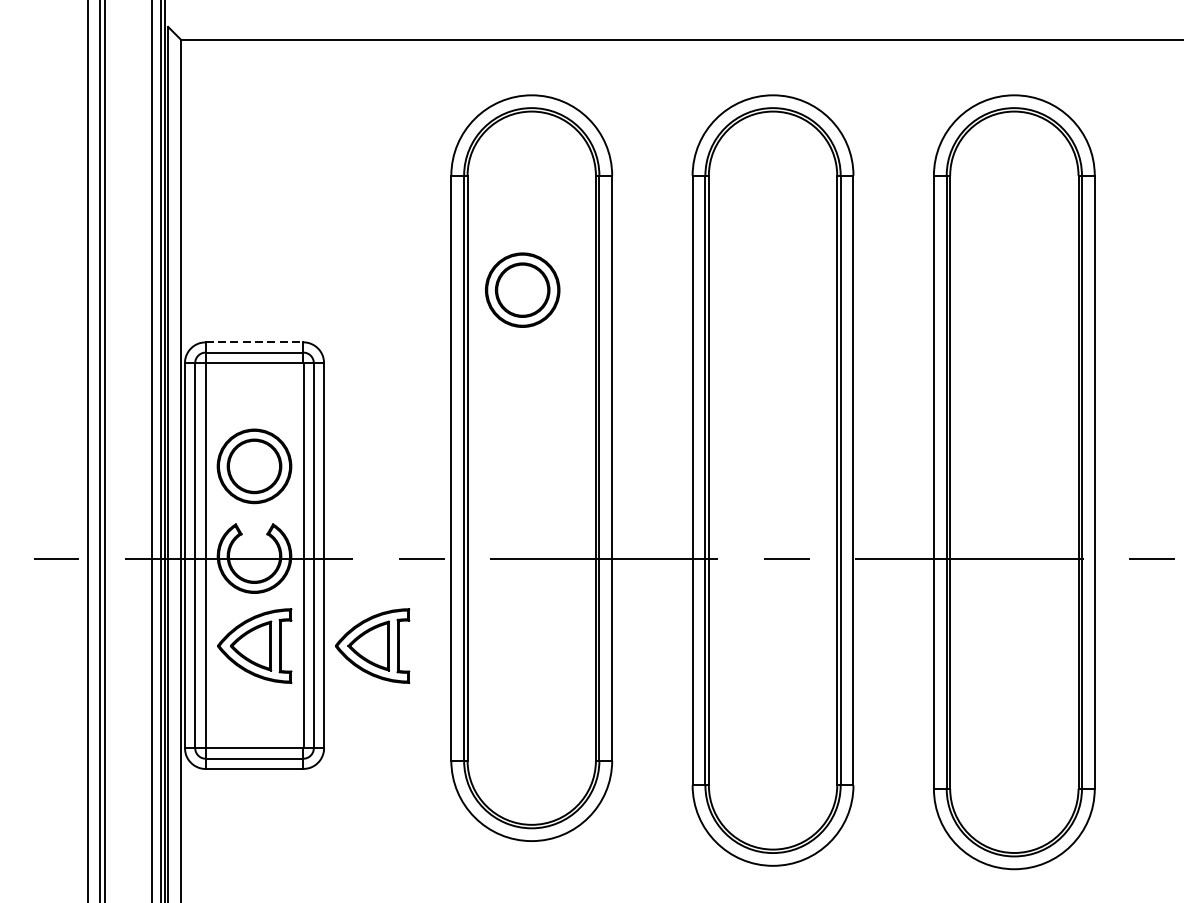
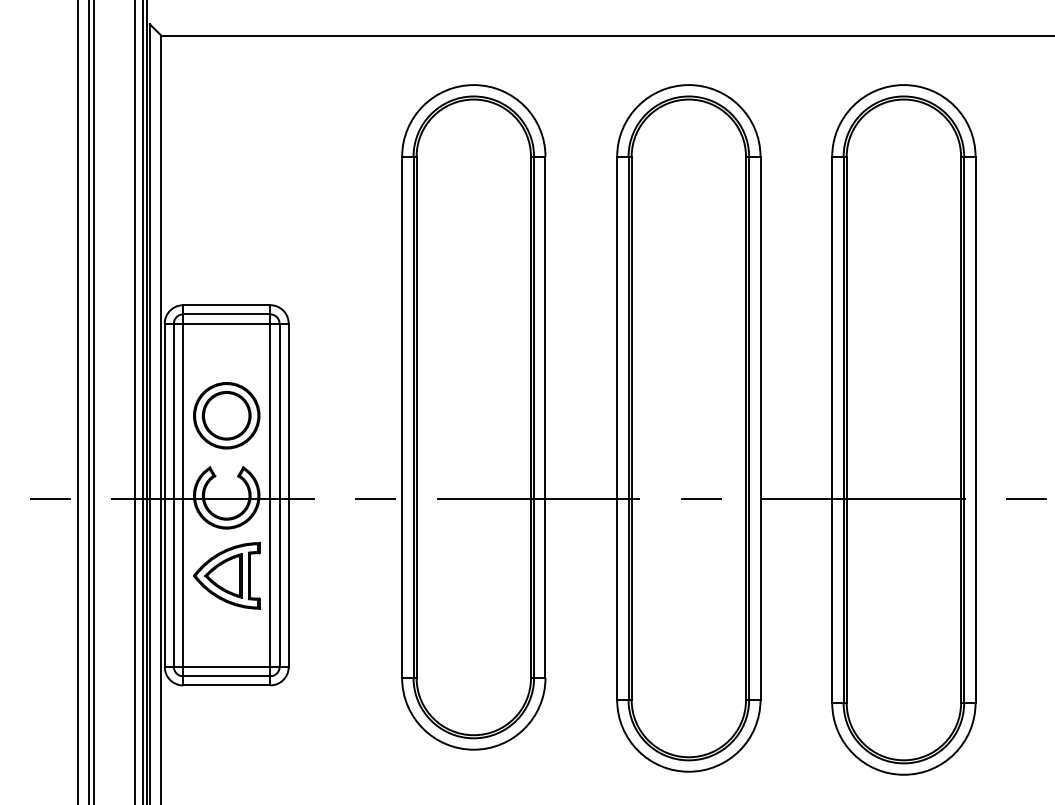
part: (522, 289) -> (465, 258), removed
line: (255, 342) -> (227, 305), dashed -> solid
part: (372, 645) -> (331, 575), removed

